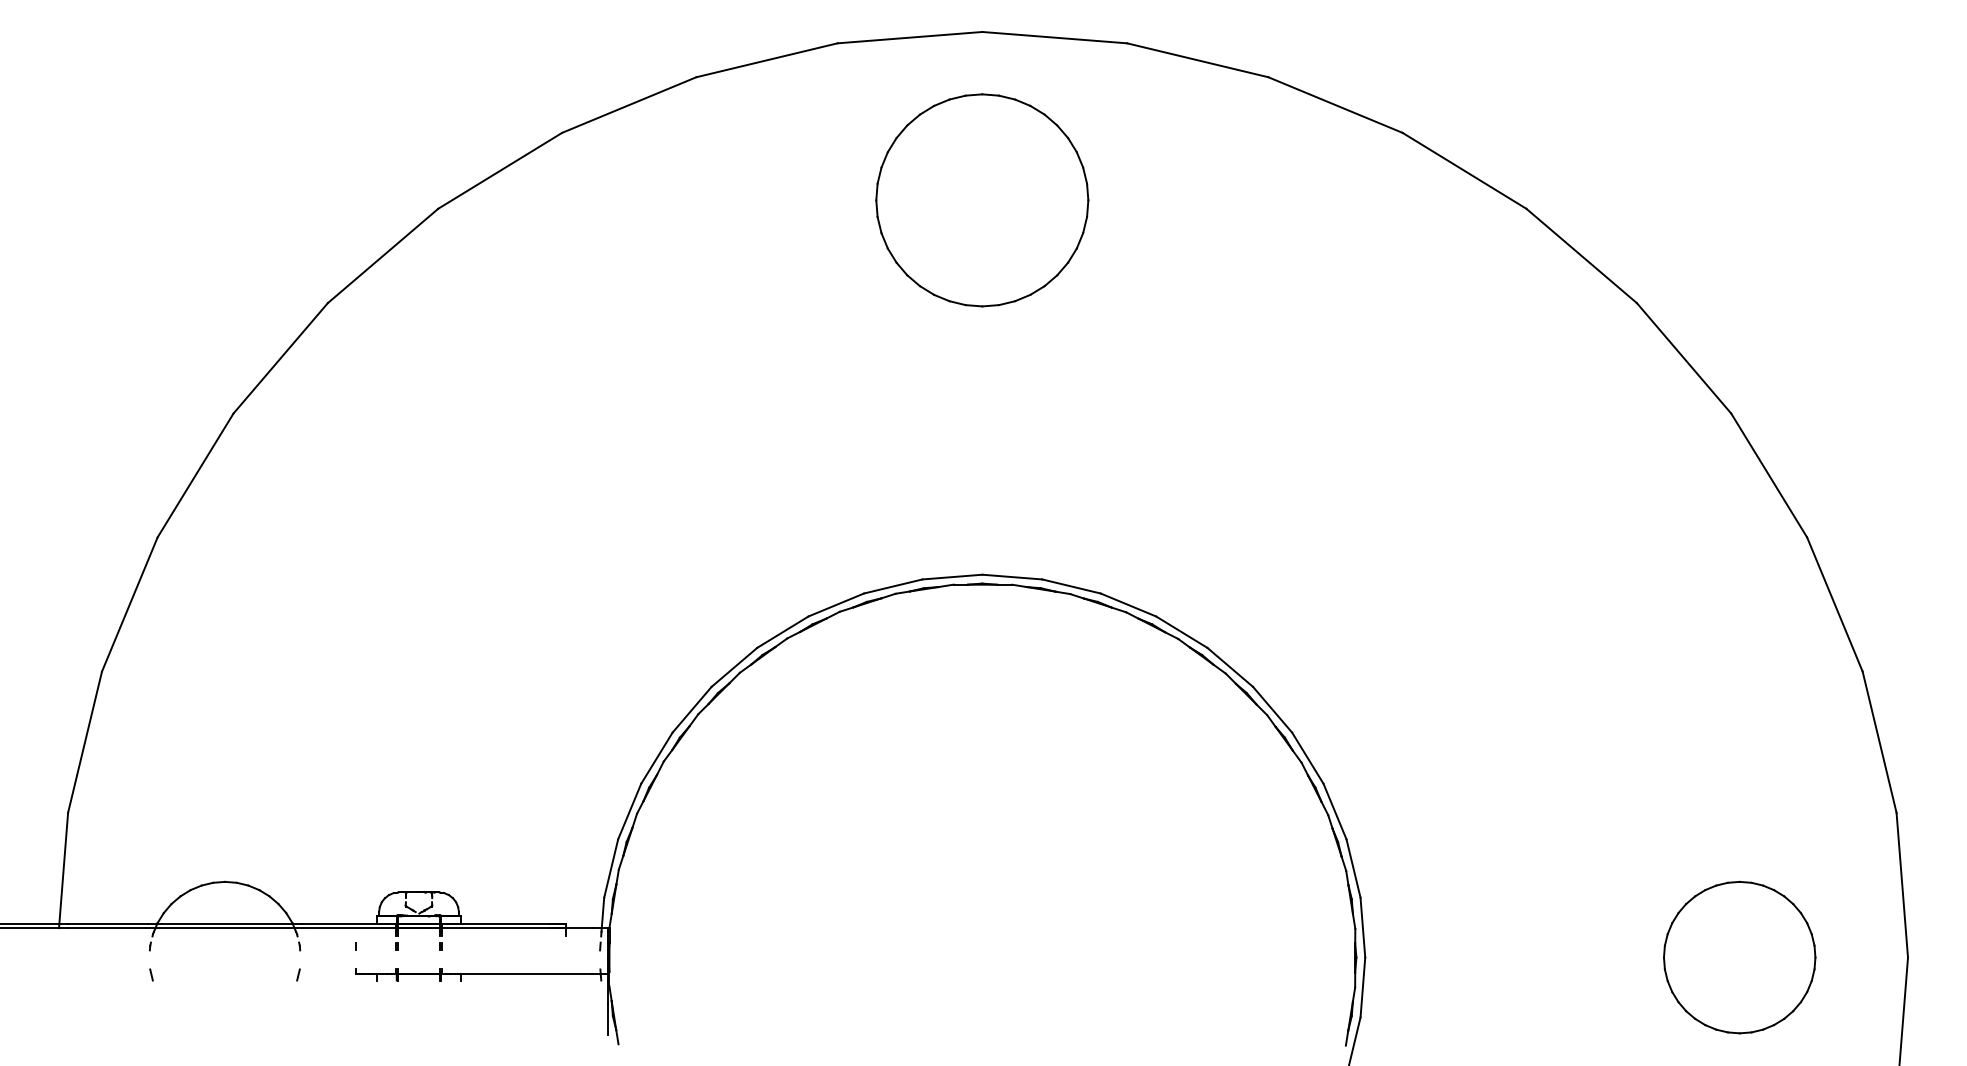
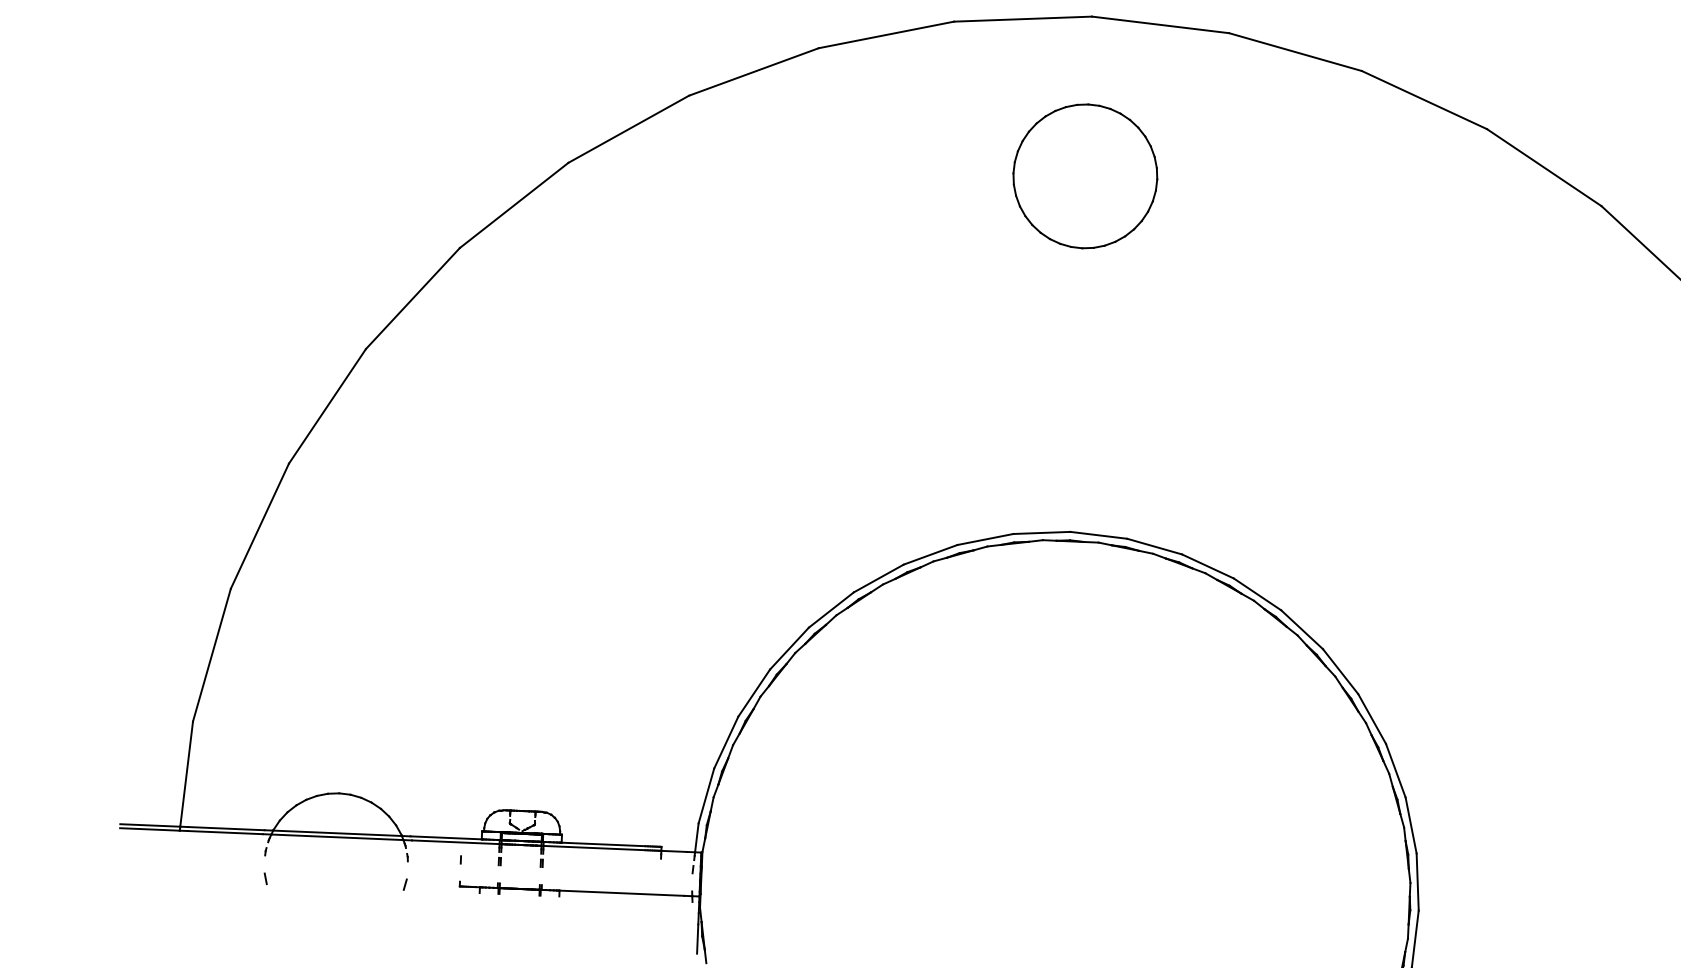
part: (982, 199) -> (1085, 175), size x0.71

